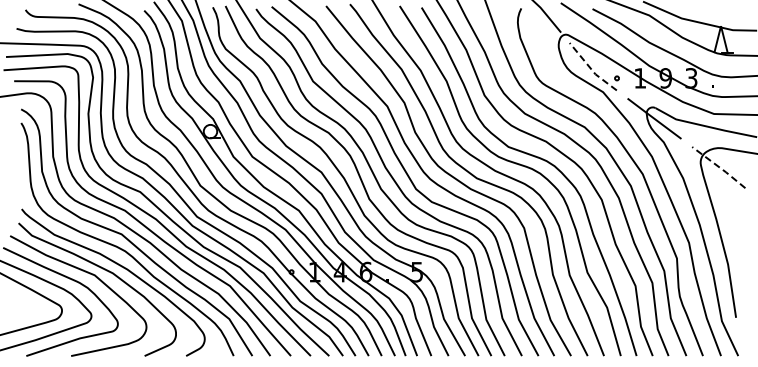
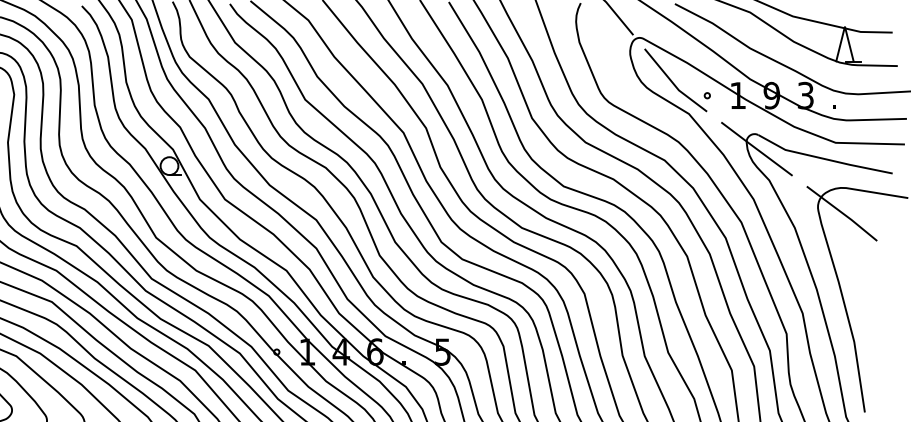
line: (591, 69) -> (673, 83), dashed -> solid
line: (719, 167) -> (842, 213), dashed -> solid

